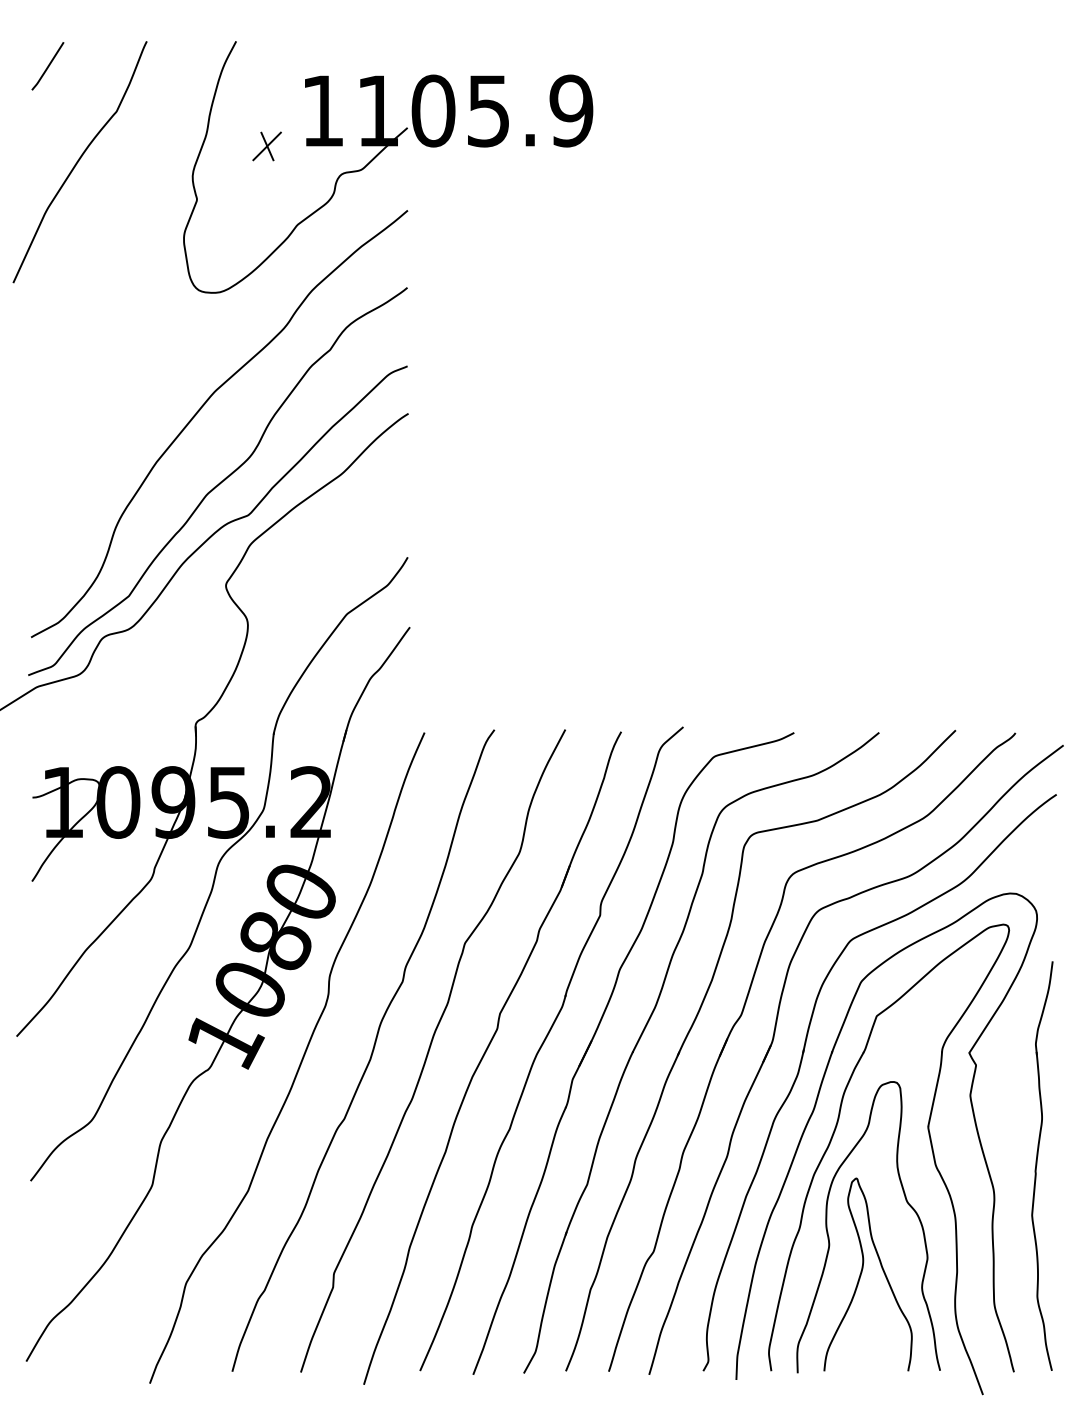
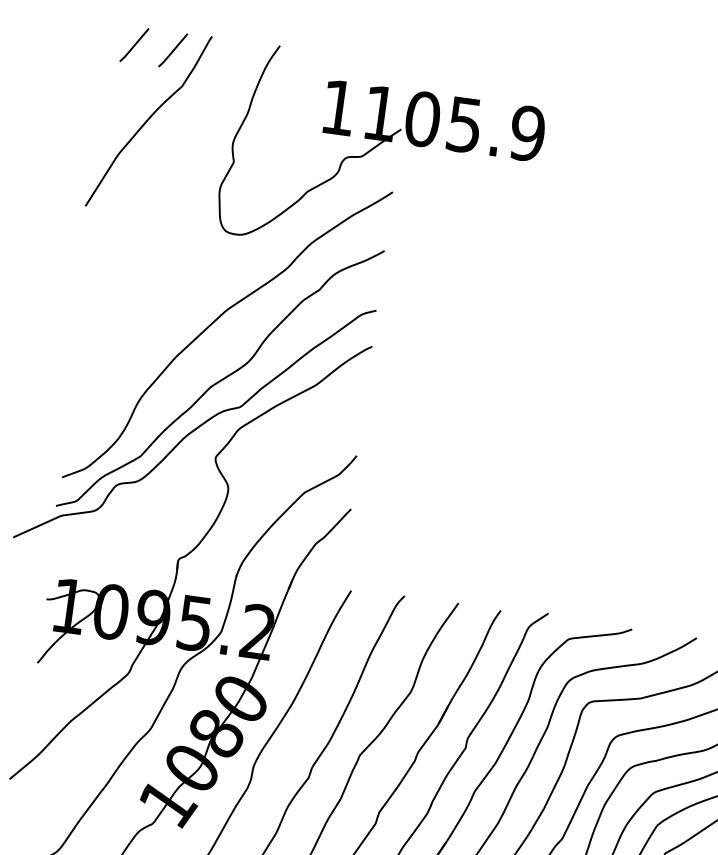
line: (98, 66) -> (172, 50), added
part: (266, 146) -> (292, 128), removed

